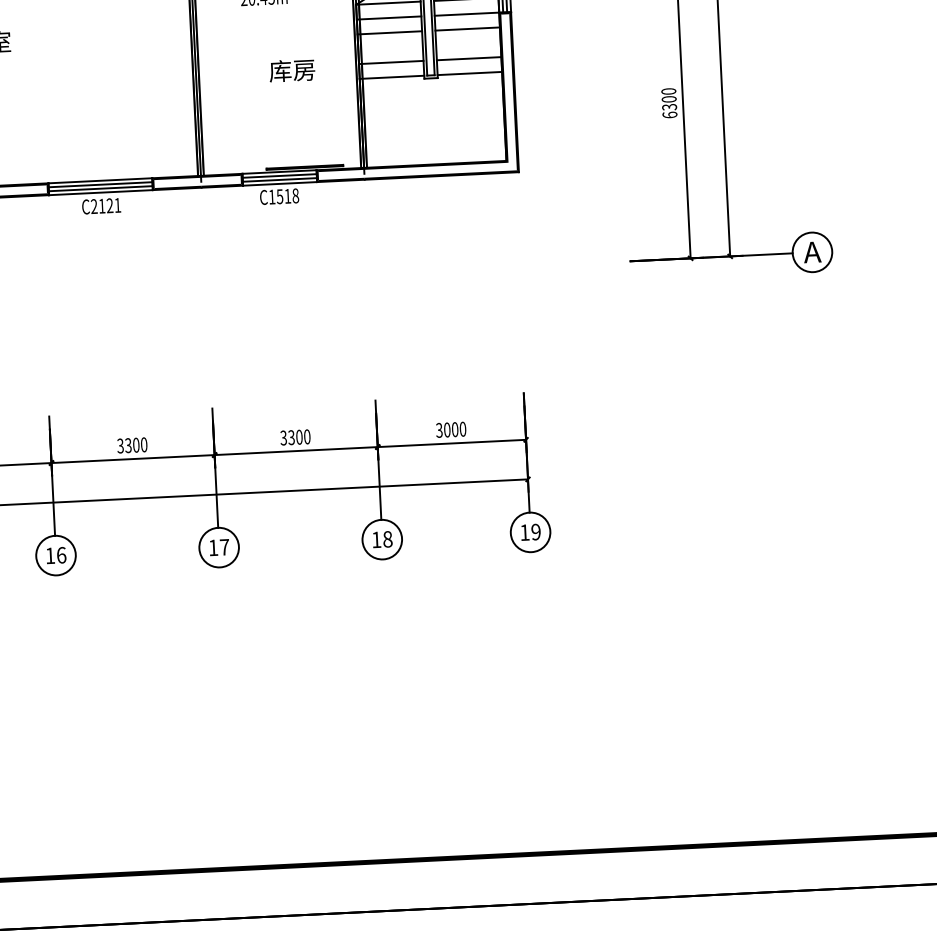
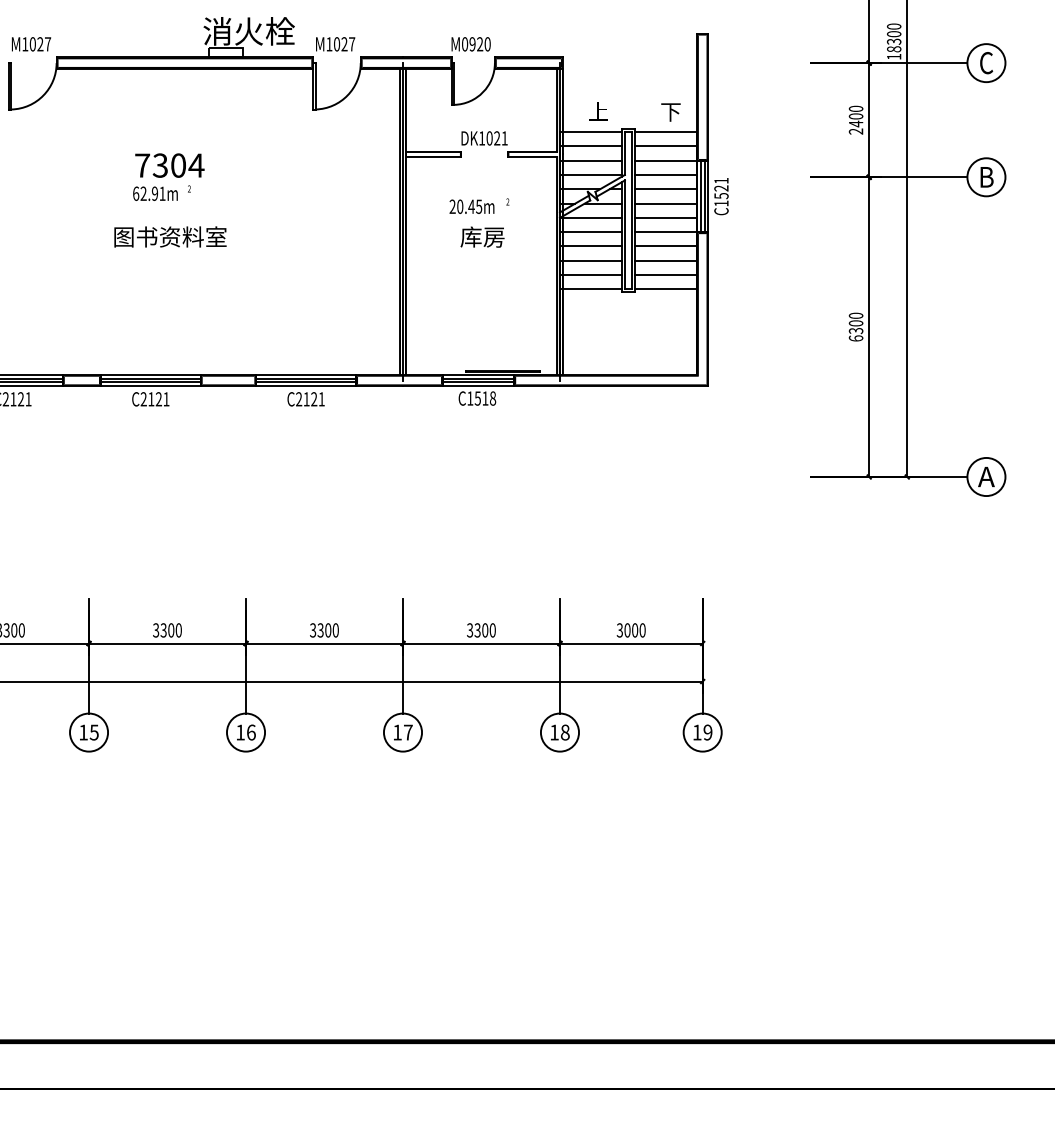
line: (467, 43) -> (665, 260), added
line: (390, 47) -> (590, 260), added
text: (292, 70) -> (482, 236), moved

